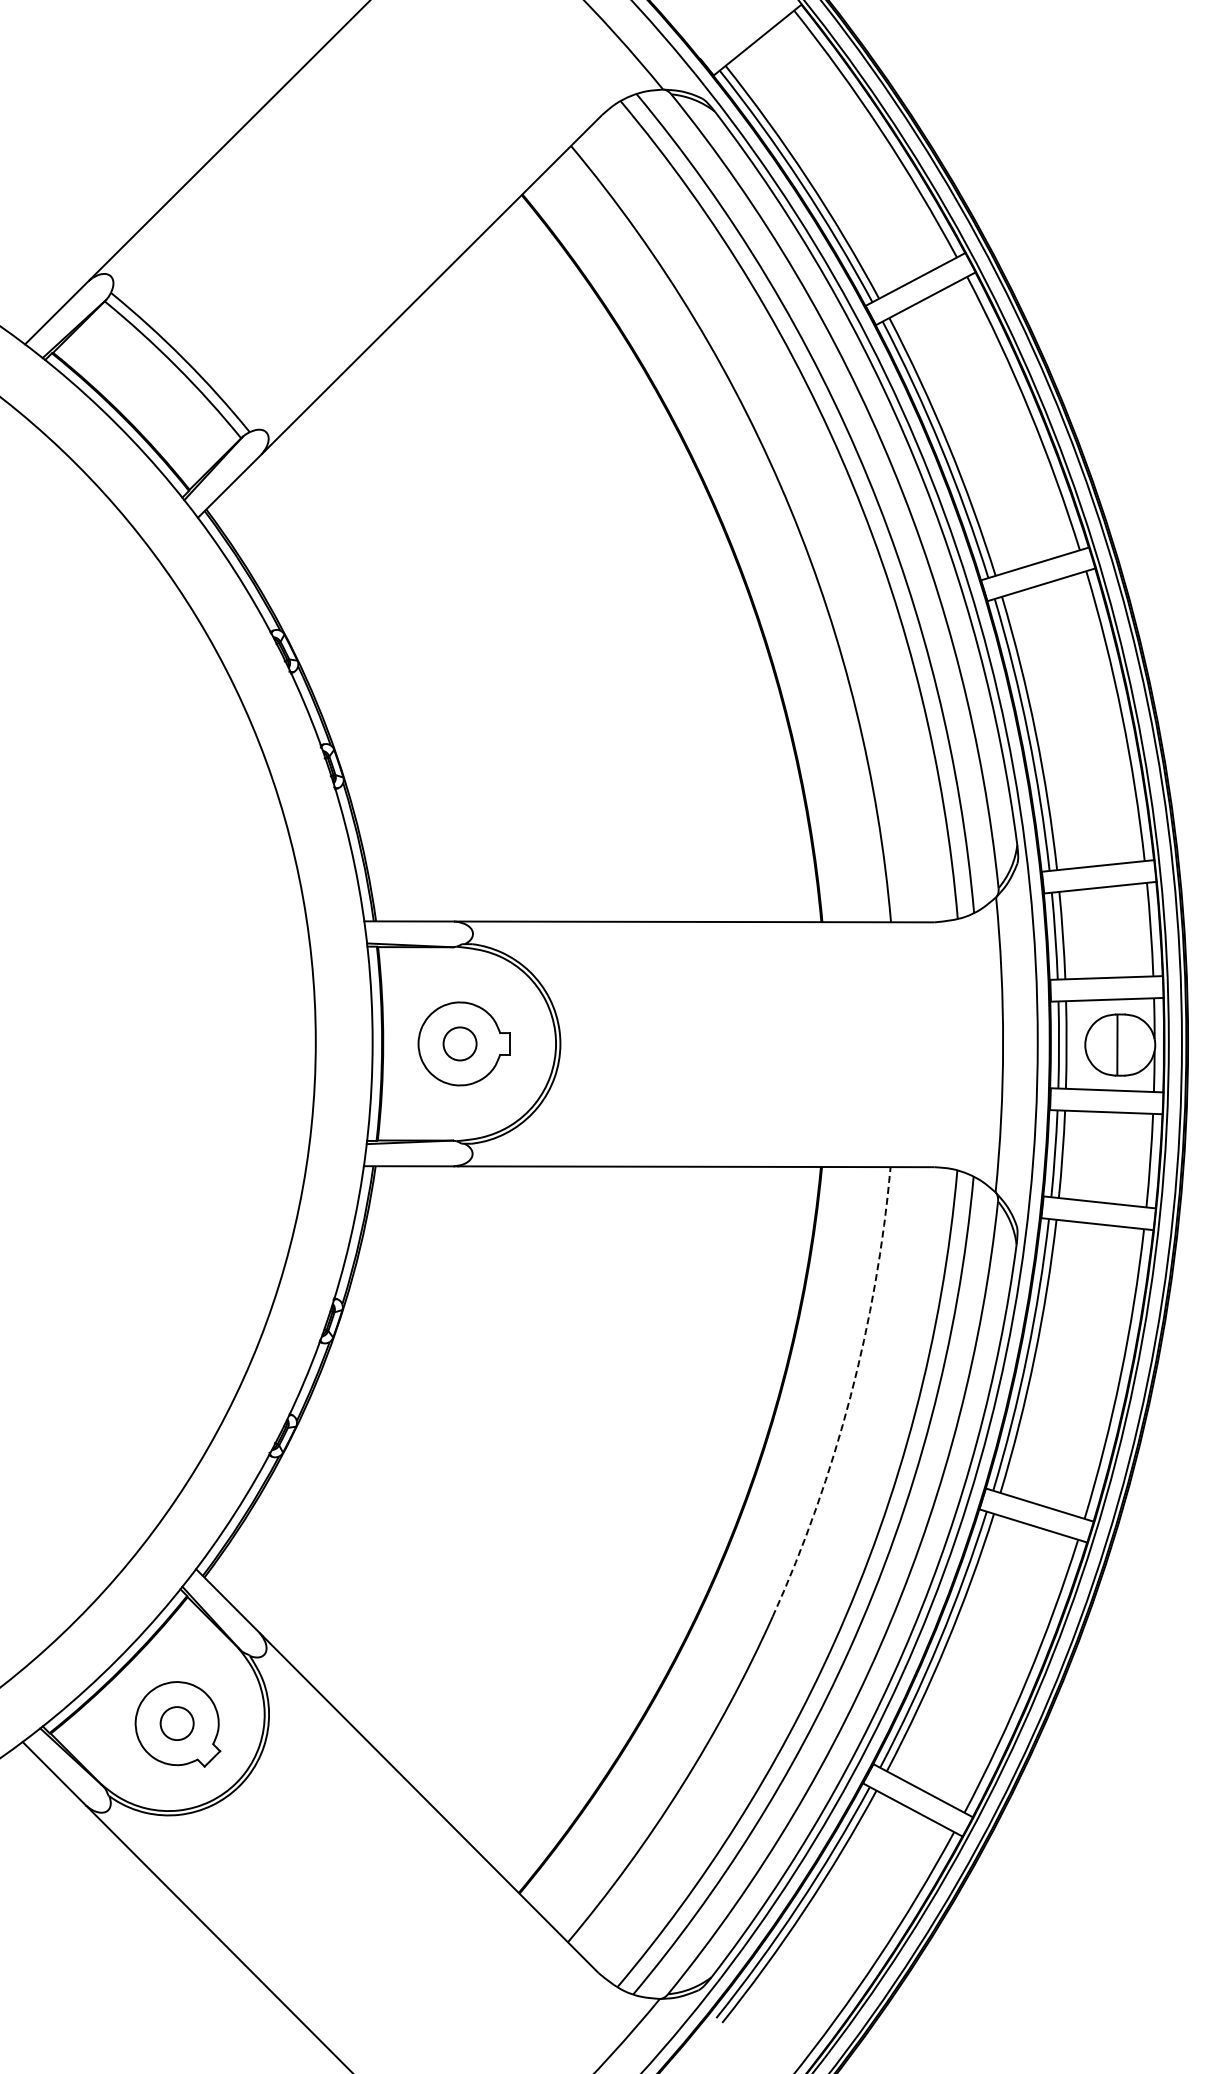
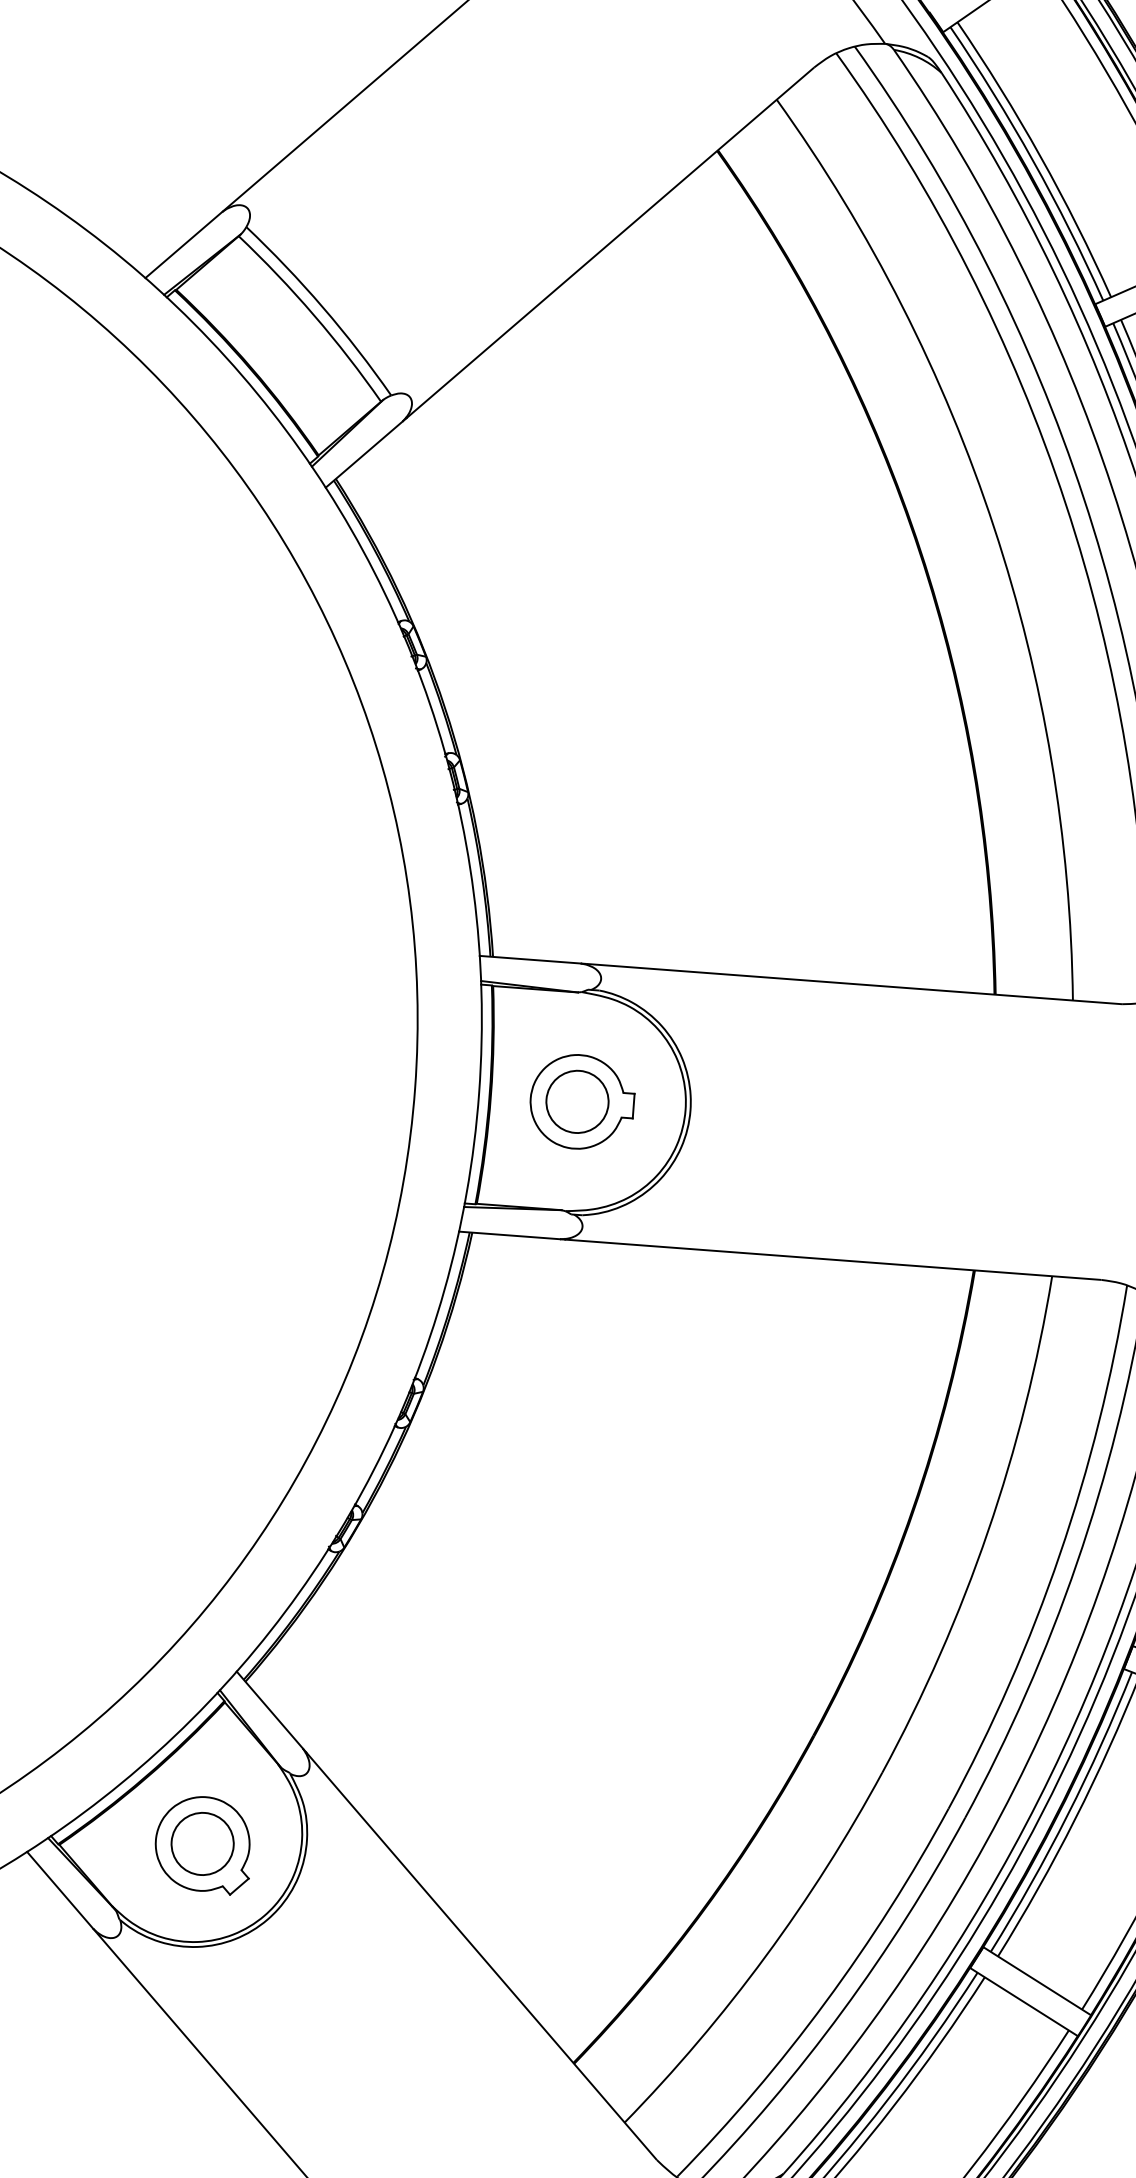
circle: (459, 1043) -> (576, 1101), size x1.67
arc: (850, 1396) -> (988, 1531), dashed -> solid
circle: (176, 1723) -> (201, 1843), size x1.67

